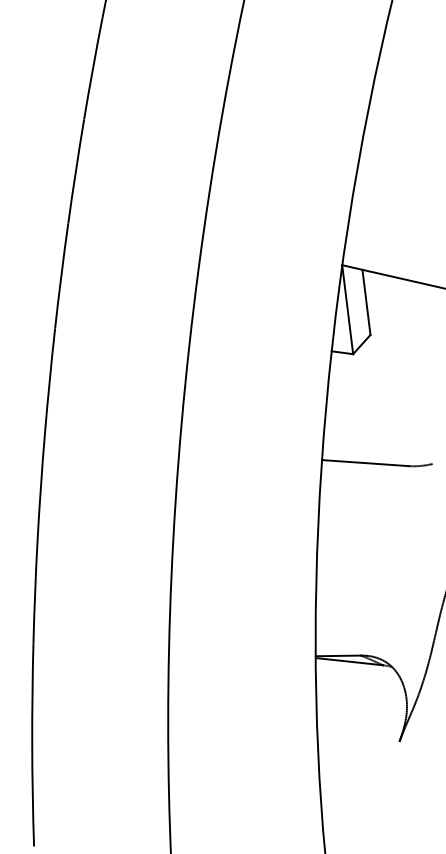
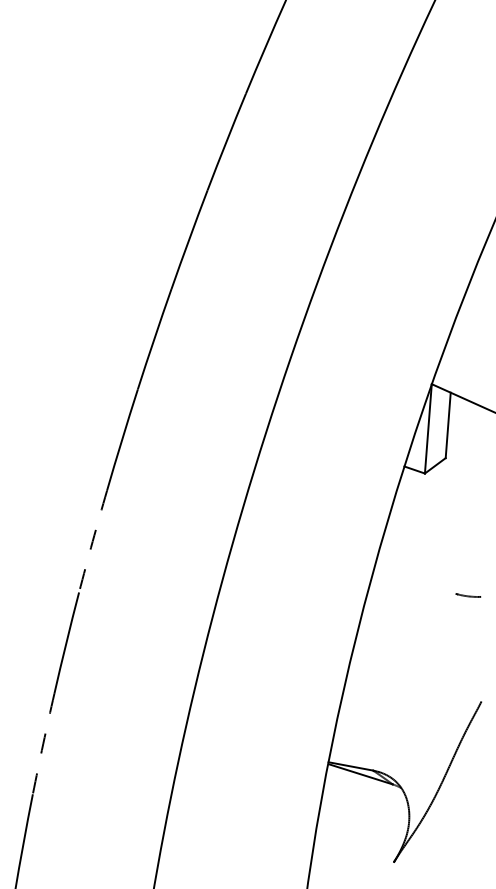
line: (364, 463) -> (414, 582), removed
arc: (40, 486) -> (92, 541), solid -> dashed
arc: (32, 694) -> (43, 743), solid -> dashed

